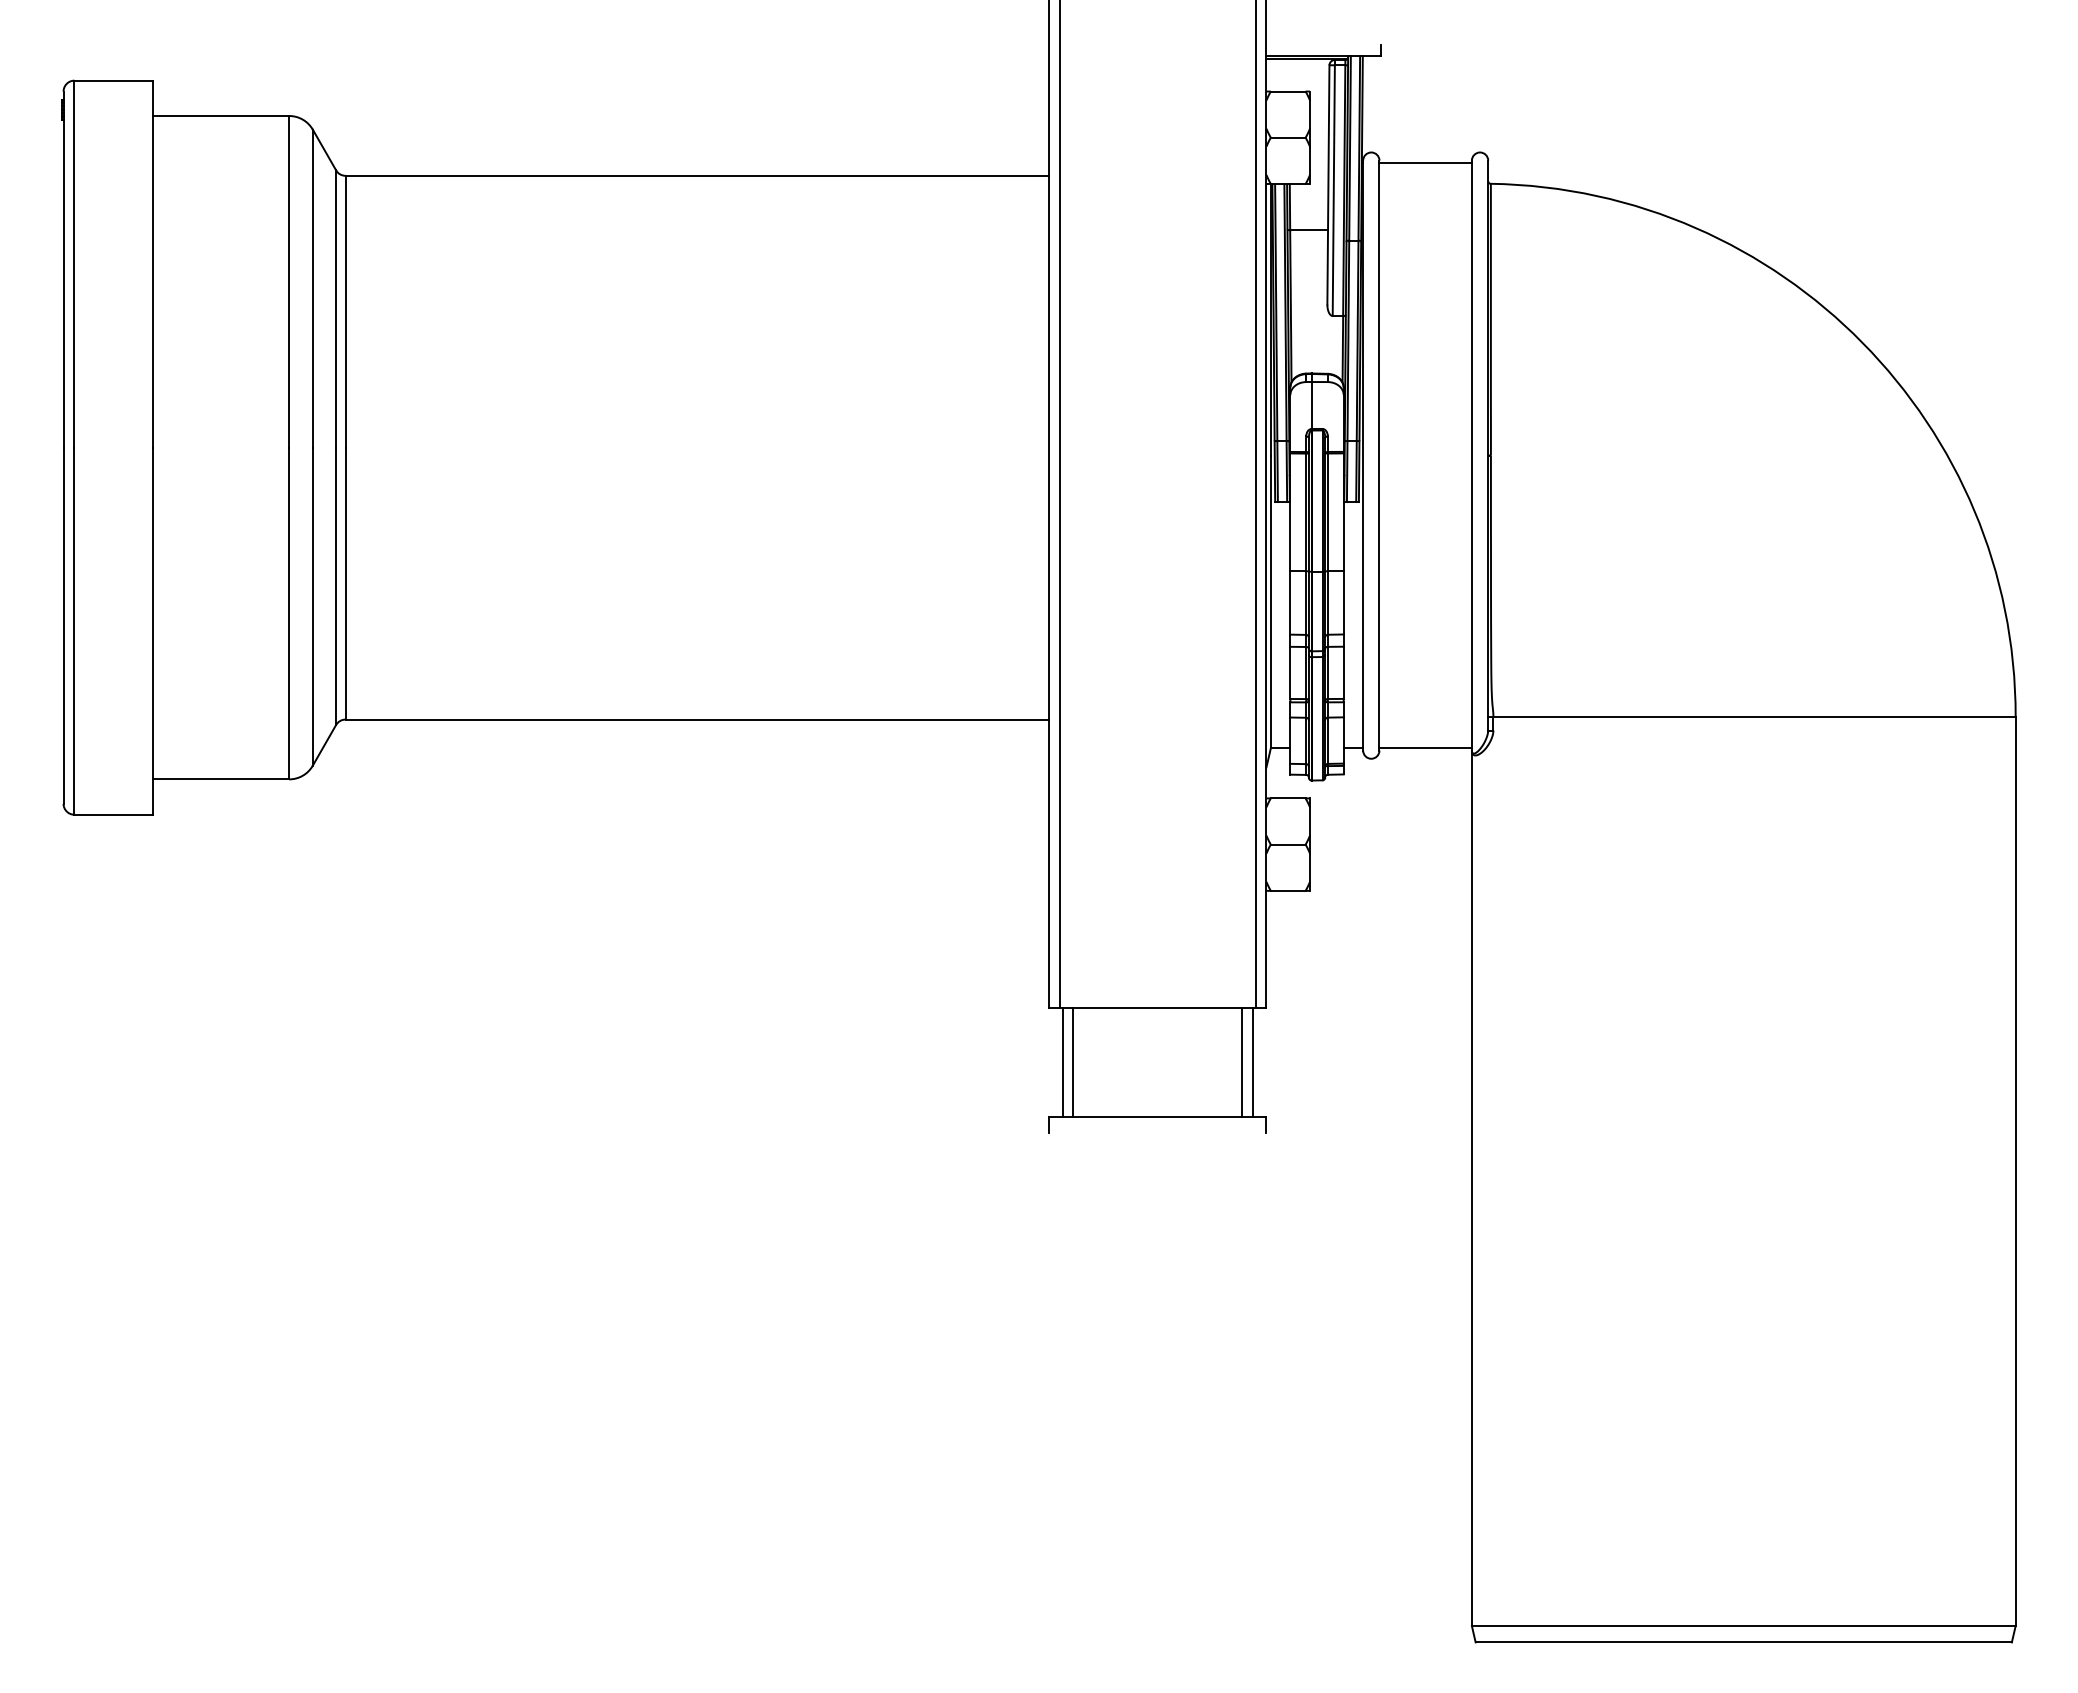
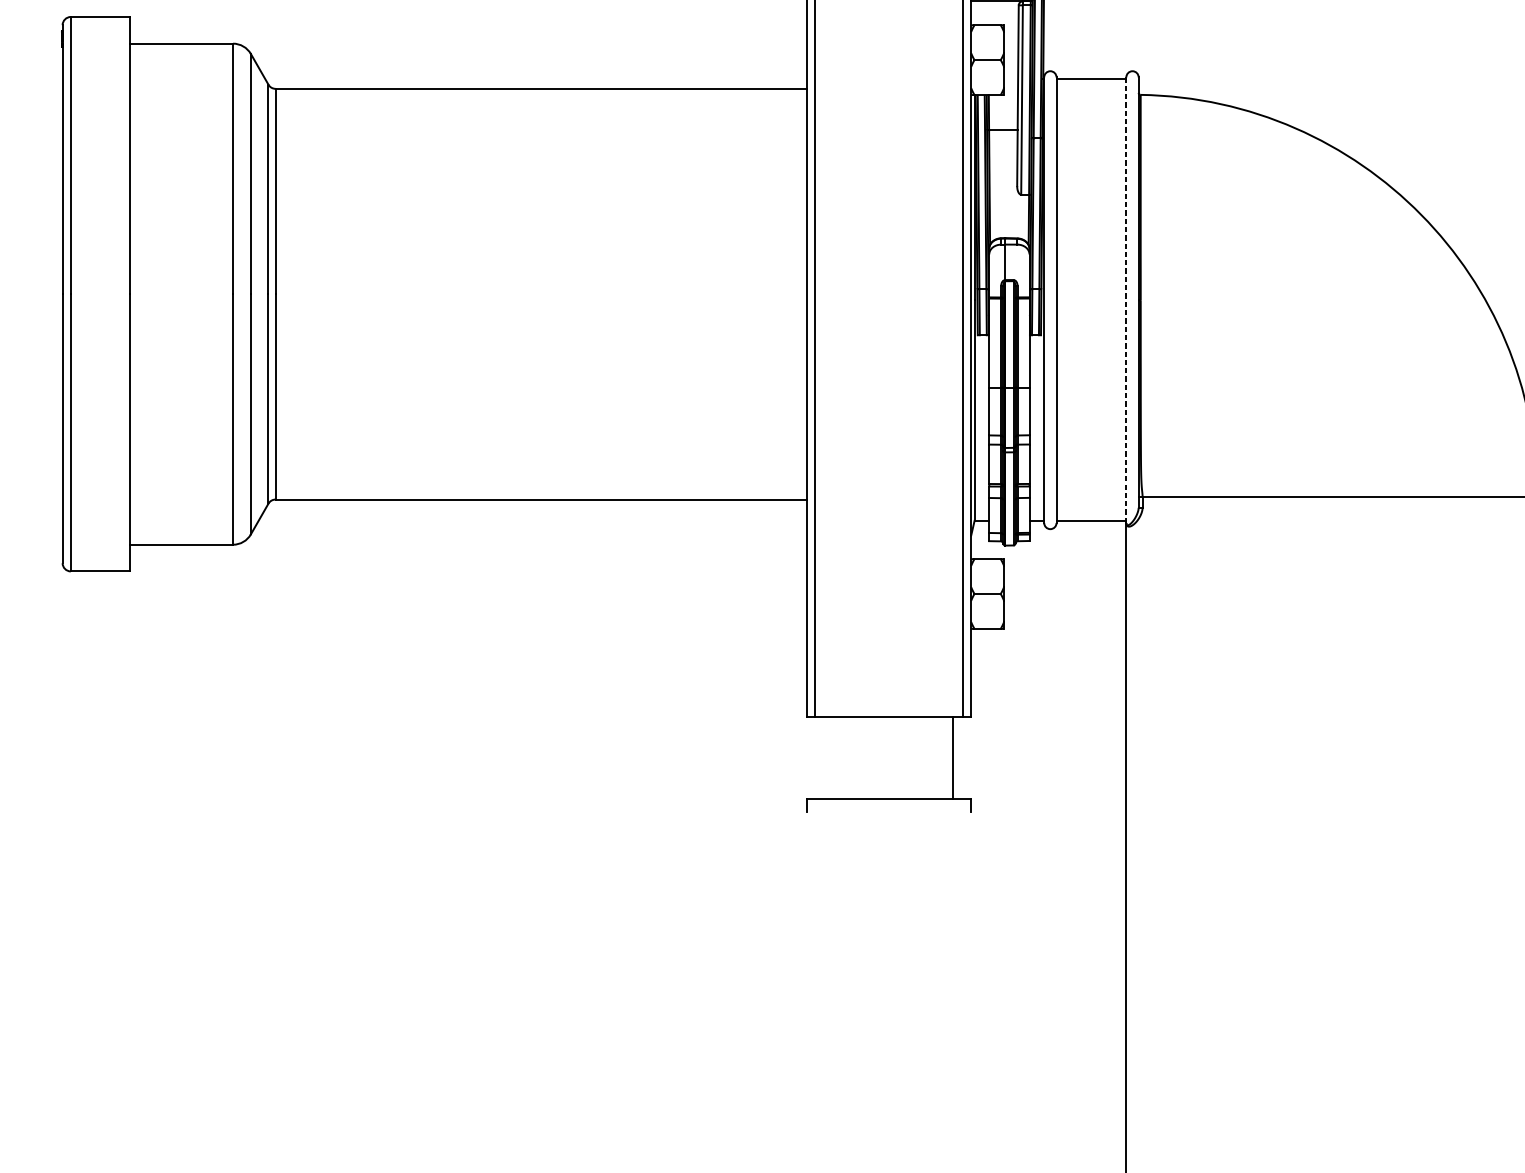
line: (1471, 455) -> (1126, 300), solid -> dashed
line: (1062, 1061) -> (817, 757), removed
line: (1073, 1061) -> (825, 757), removed
line: (1252, 1061) -> (960, 757), removed

